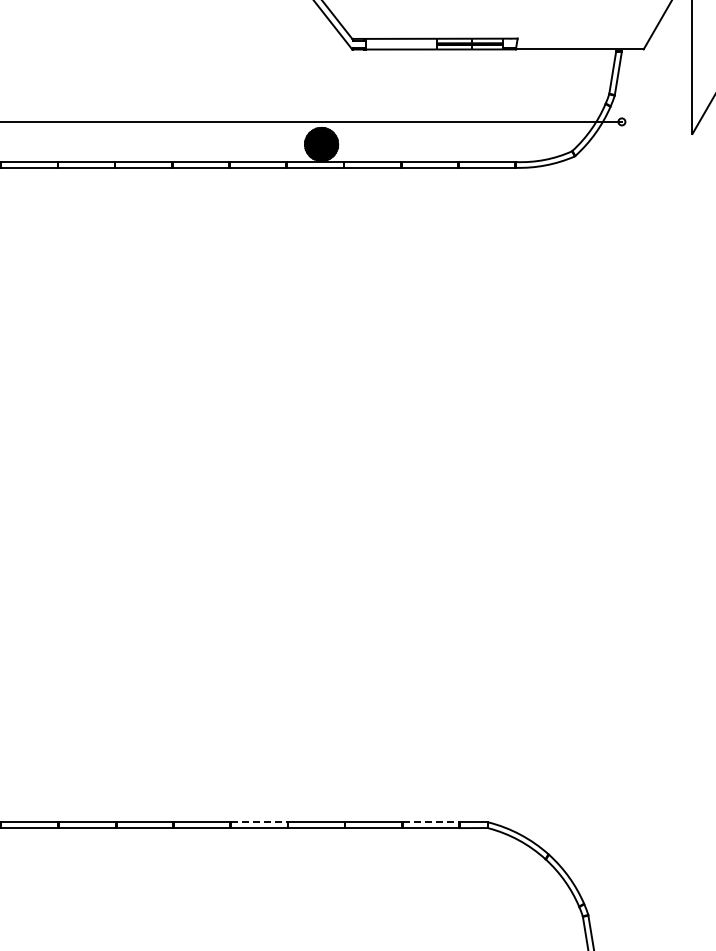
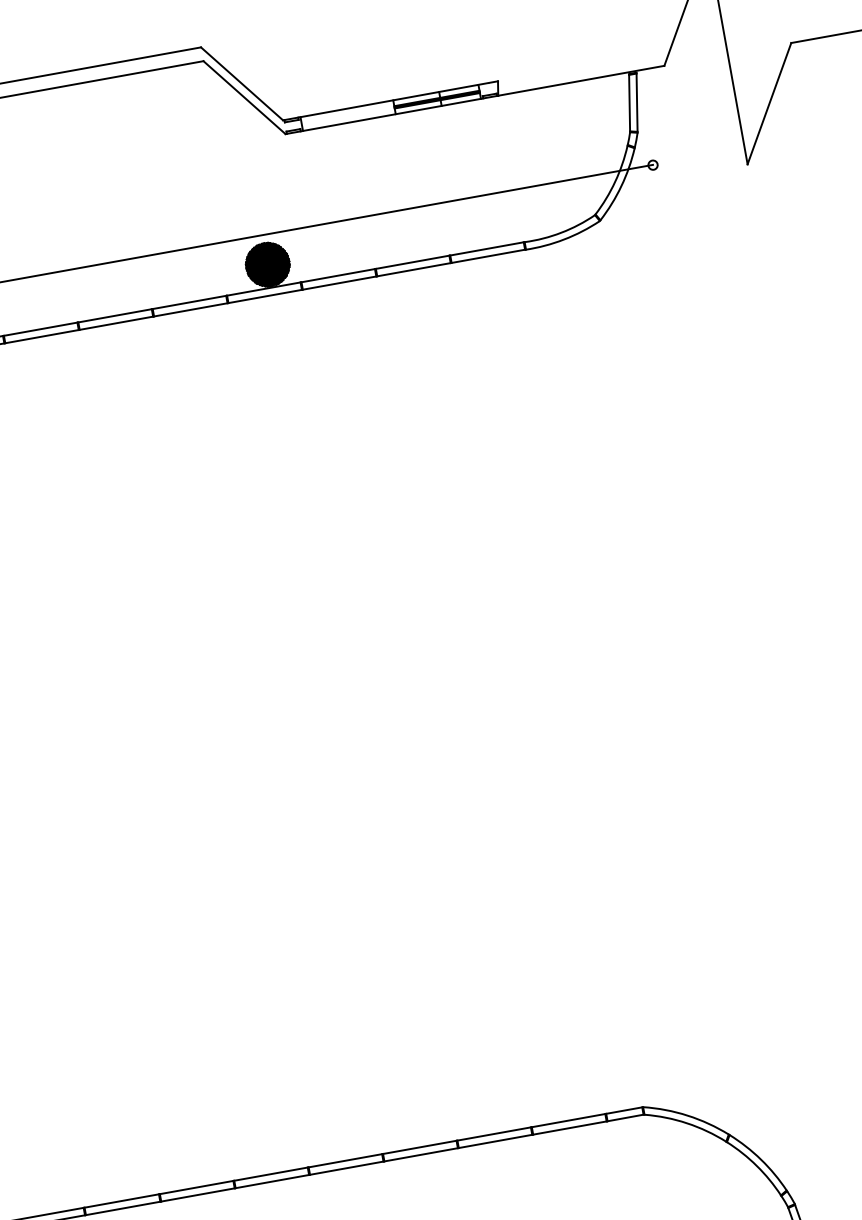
line: (259, 822) -> (345, 1160), dashed -> solid
line: (431, 822) -> (569, 1120), dashed -> solid

